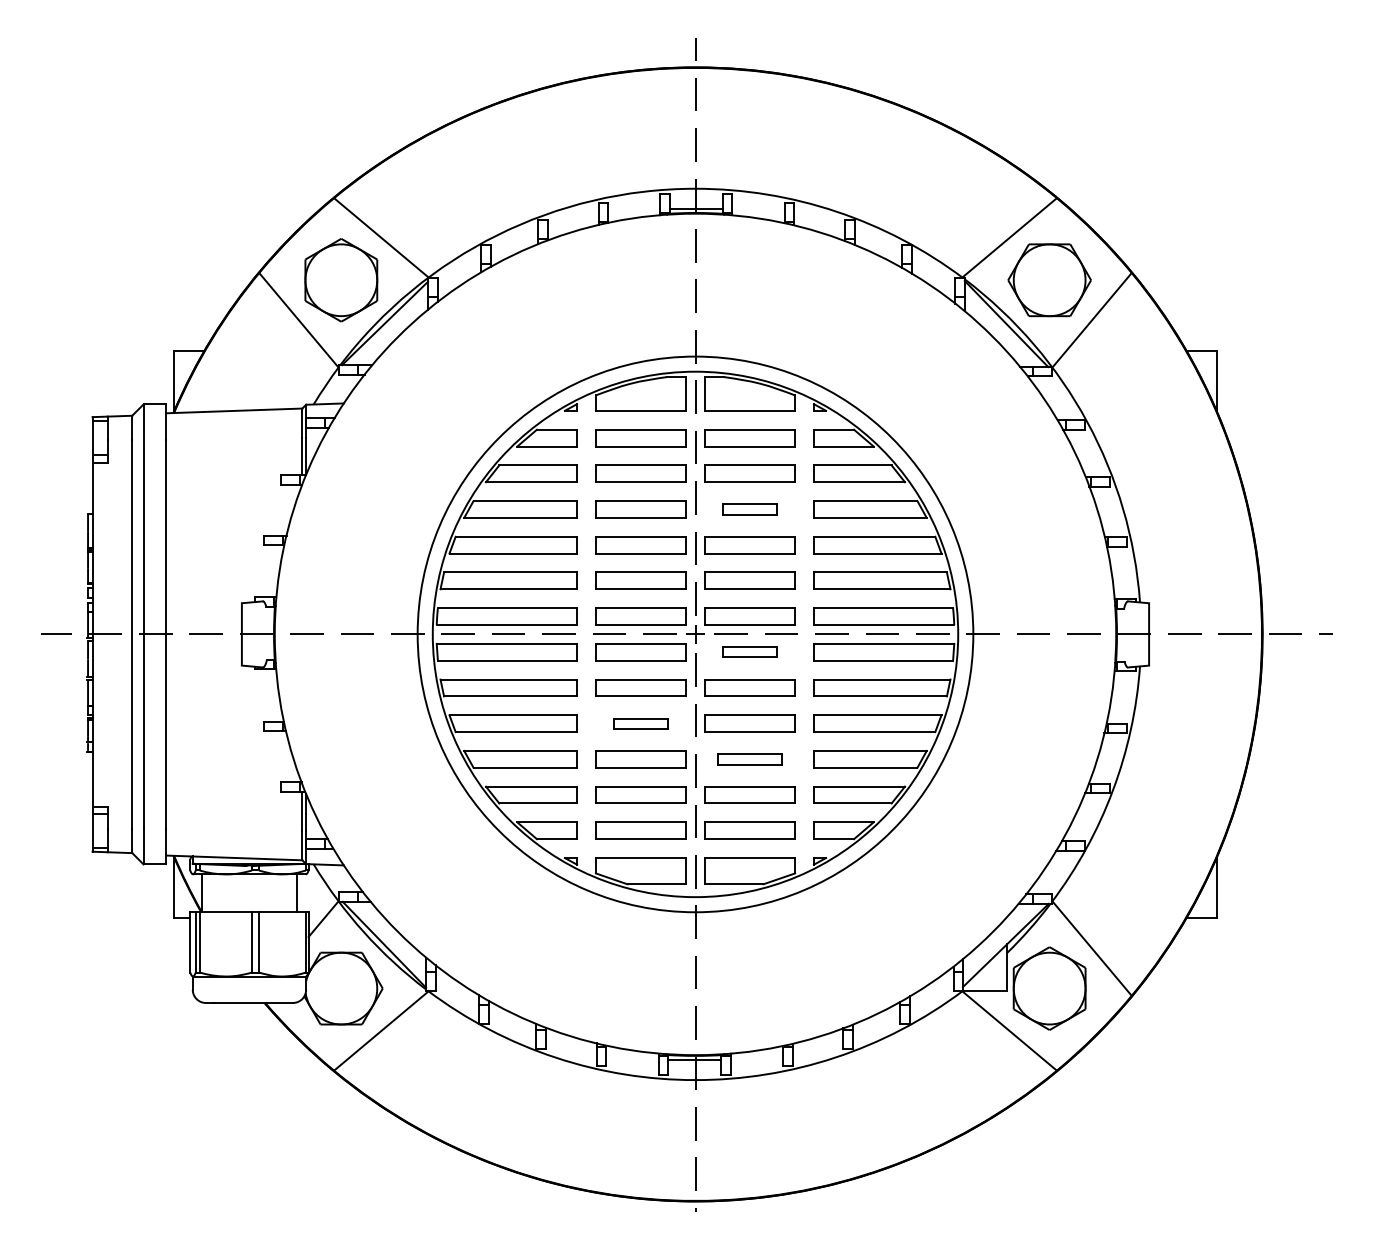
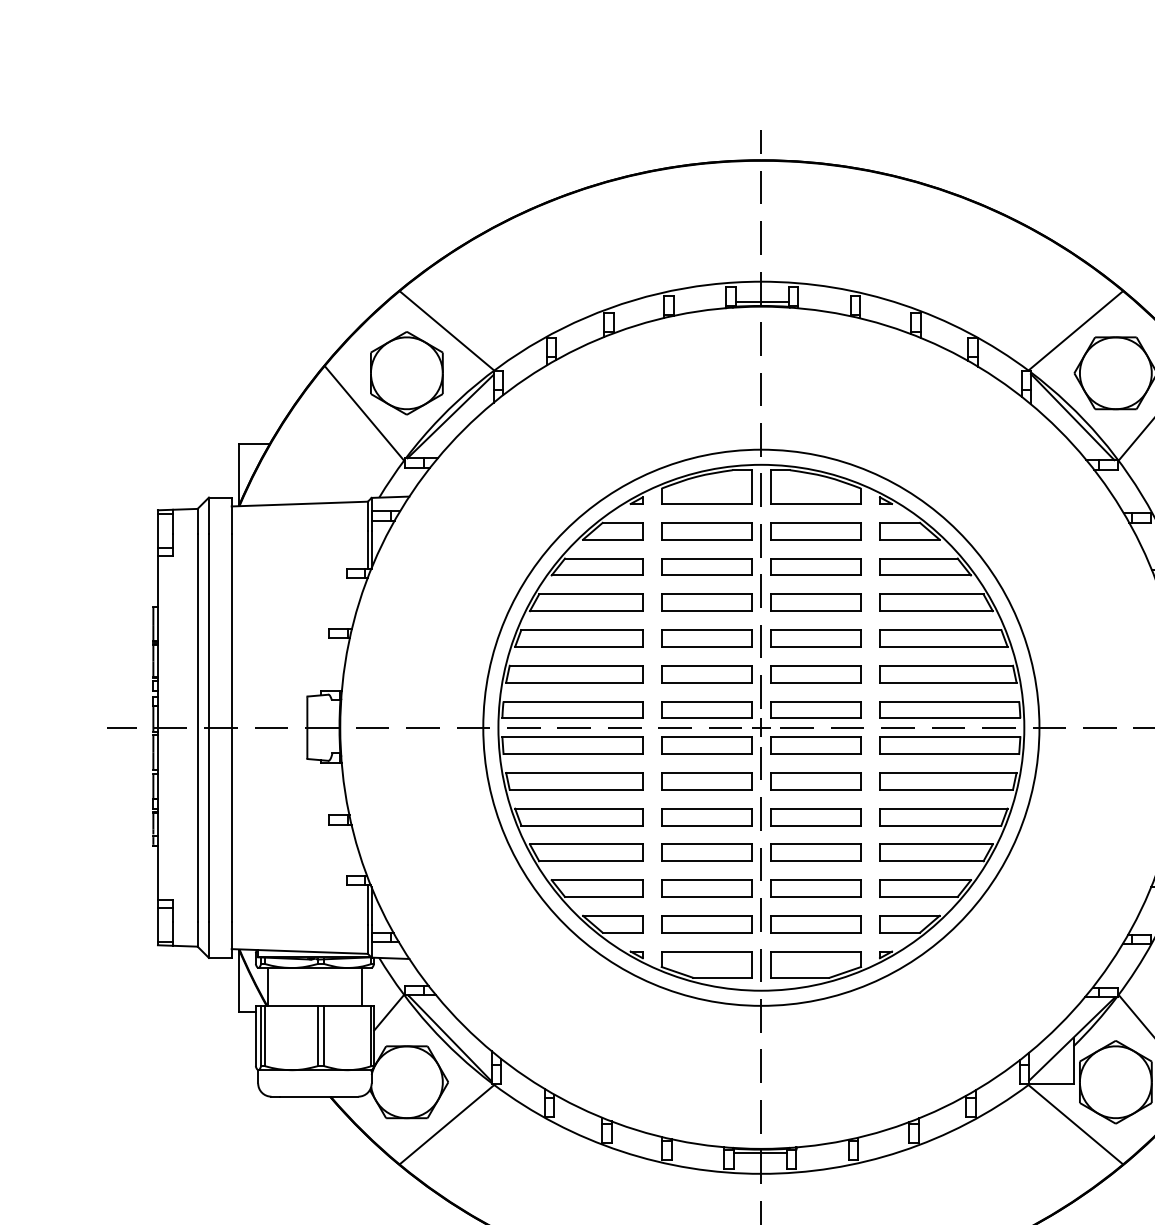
part: (749, 509) -> (815, 602), size x1.67
part: (749, 652) -> (815, 745), size x1.67
part: (640, 723) -> (706, 816), size x1.67
part: (749, 759) -> (815, 852), size x1.43

